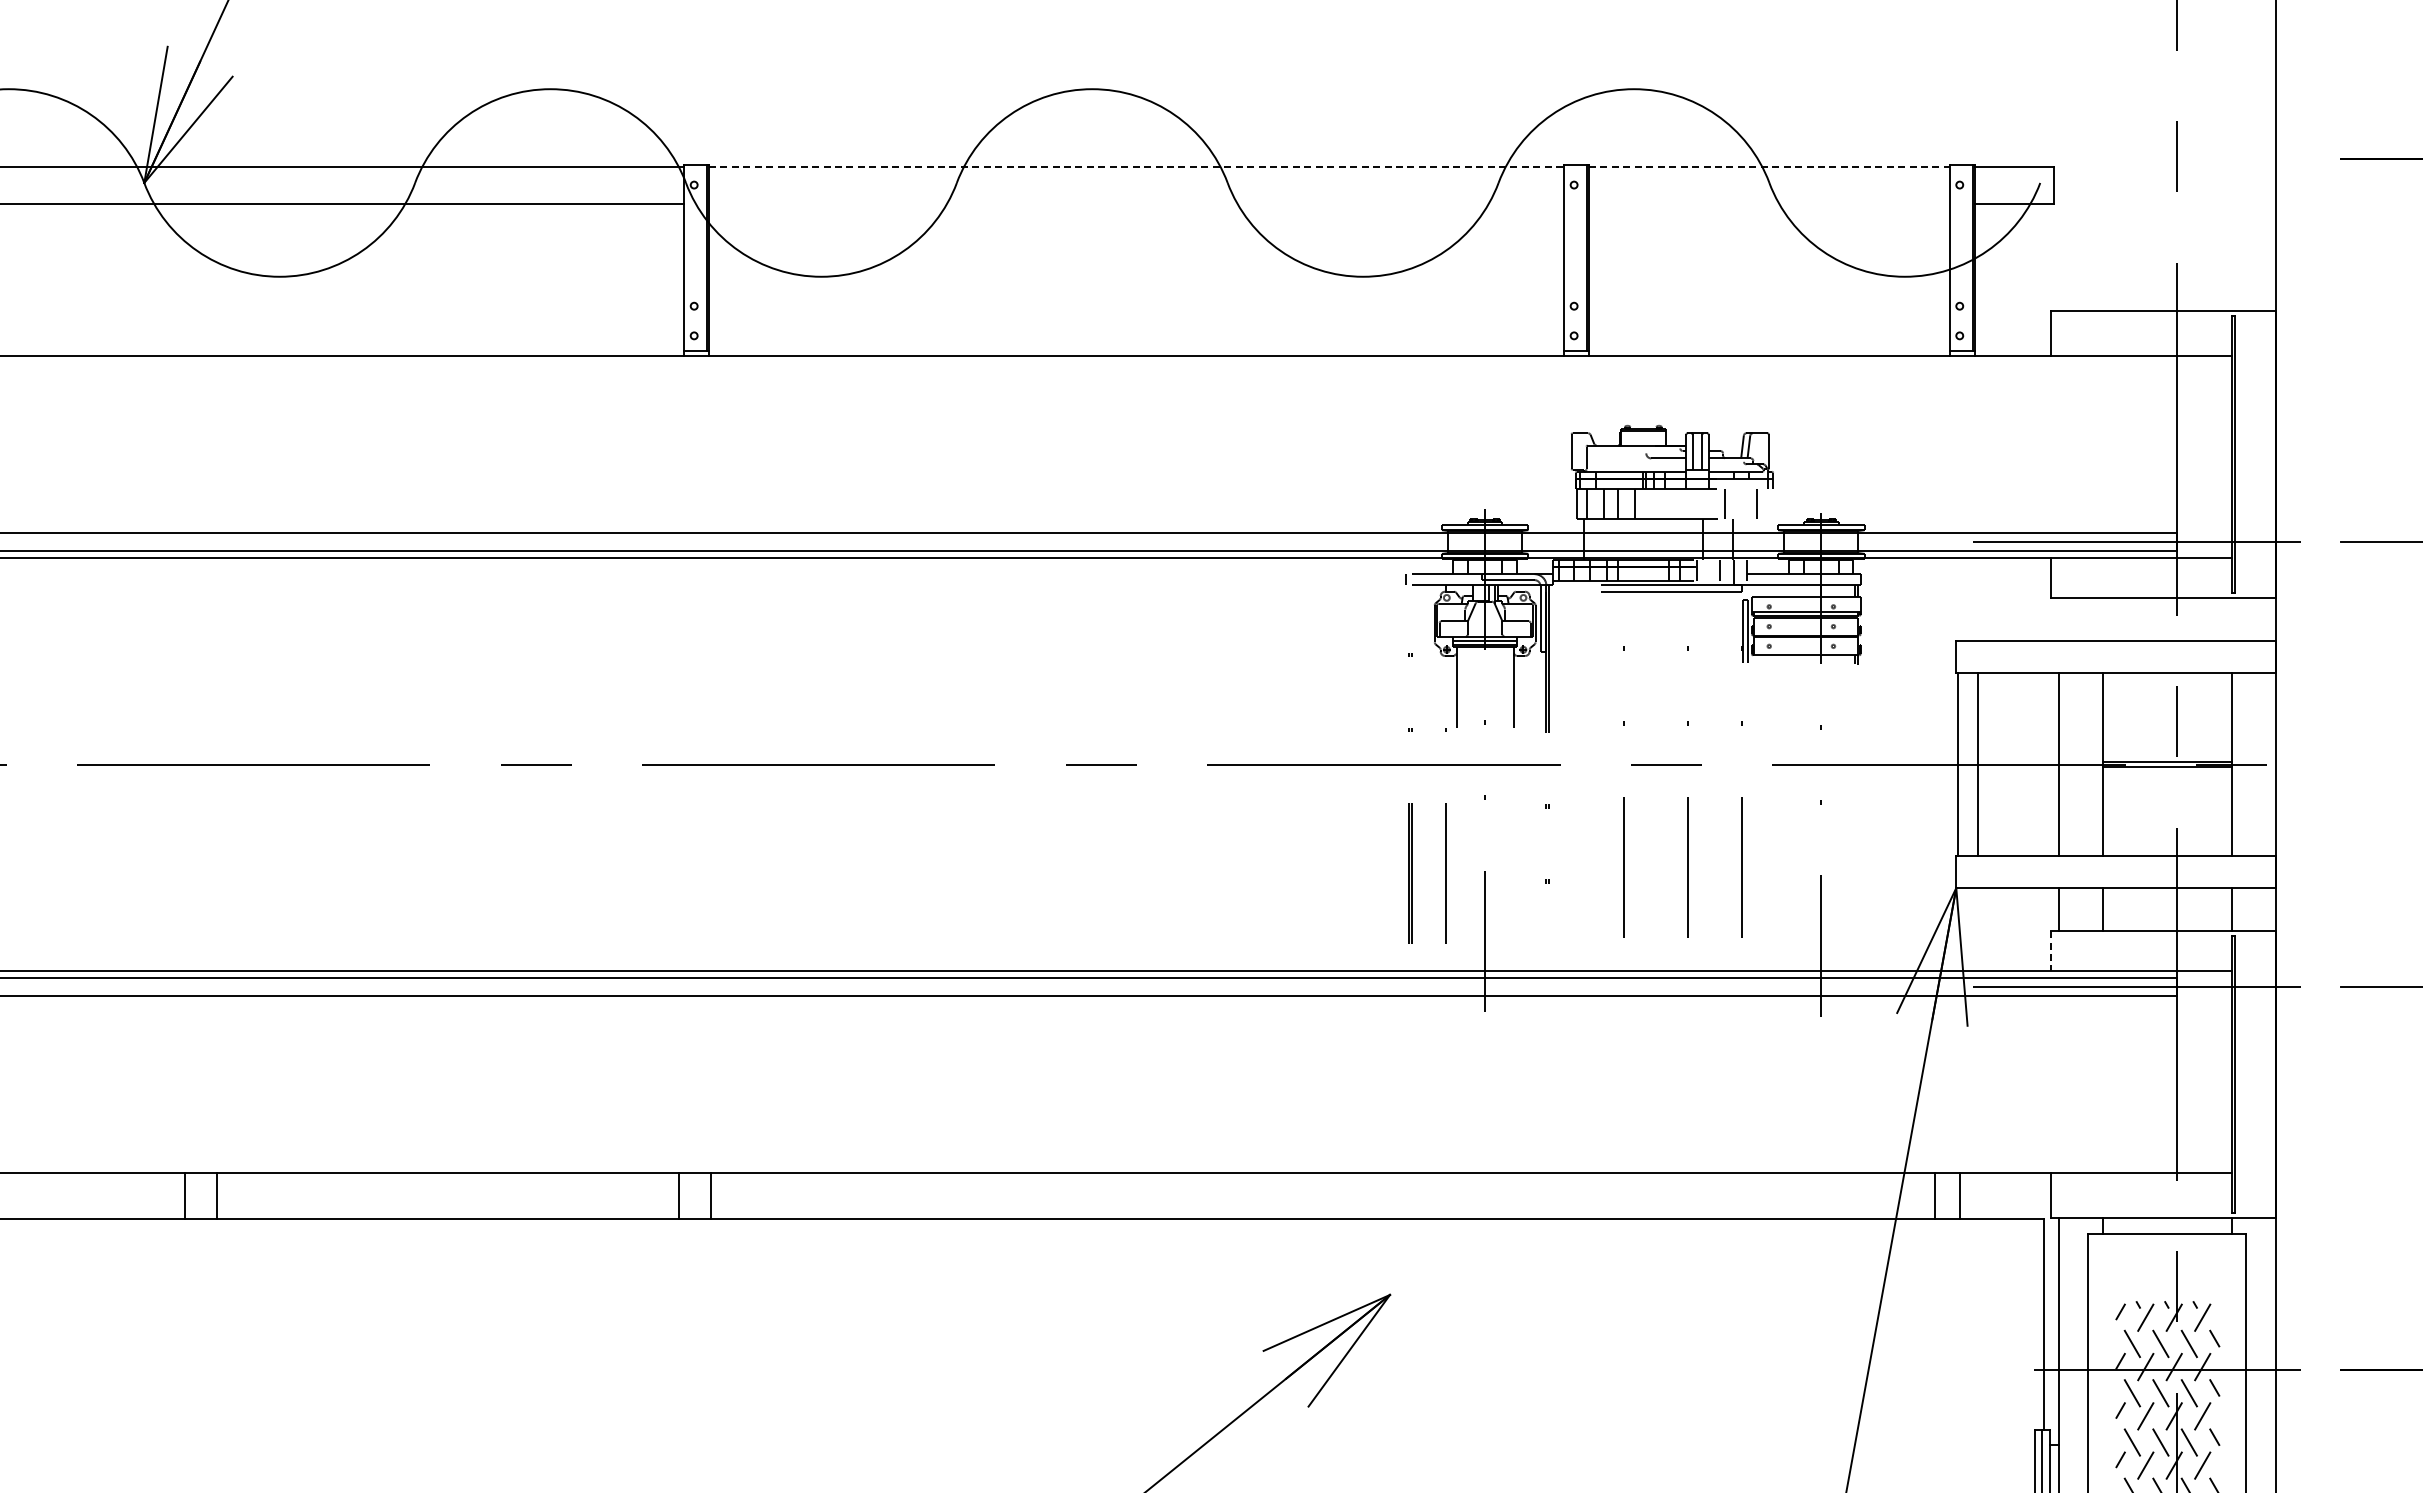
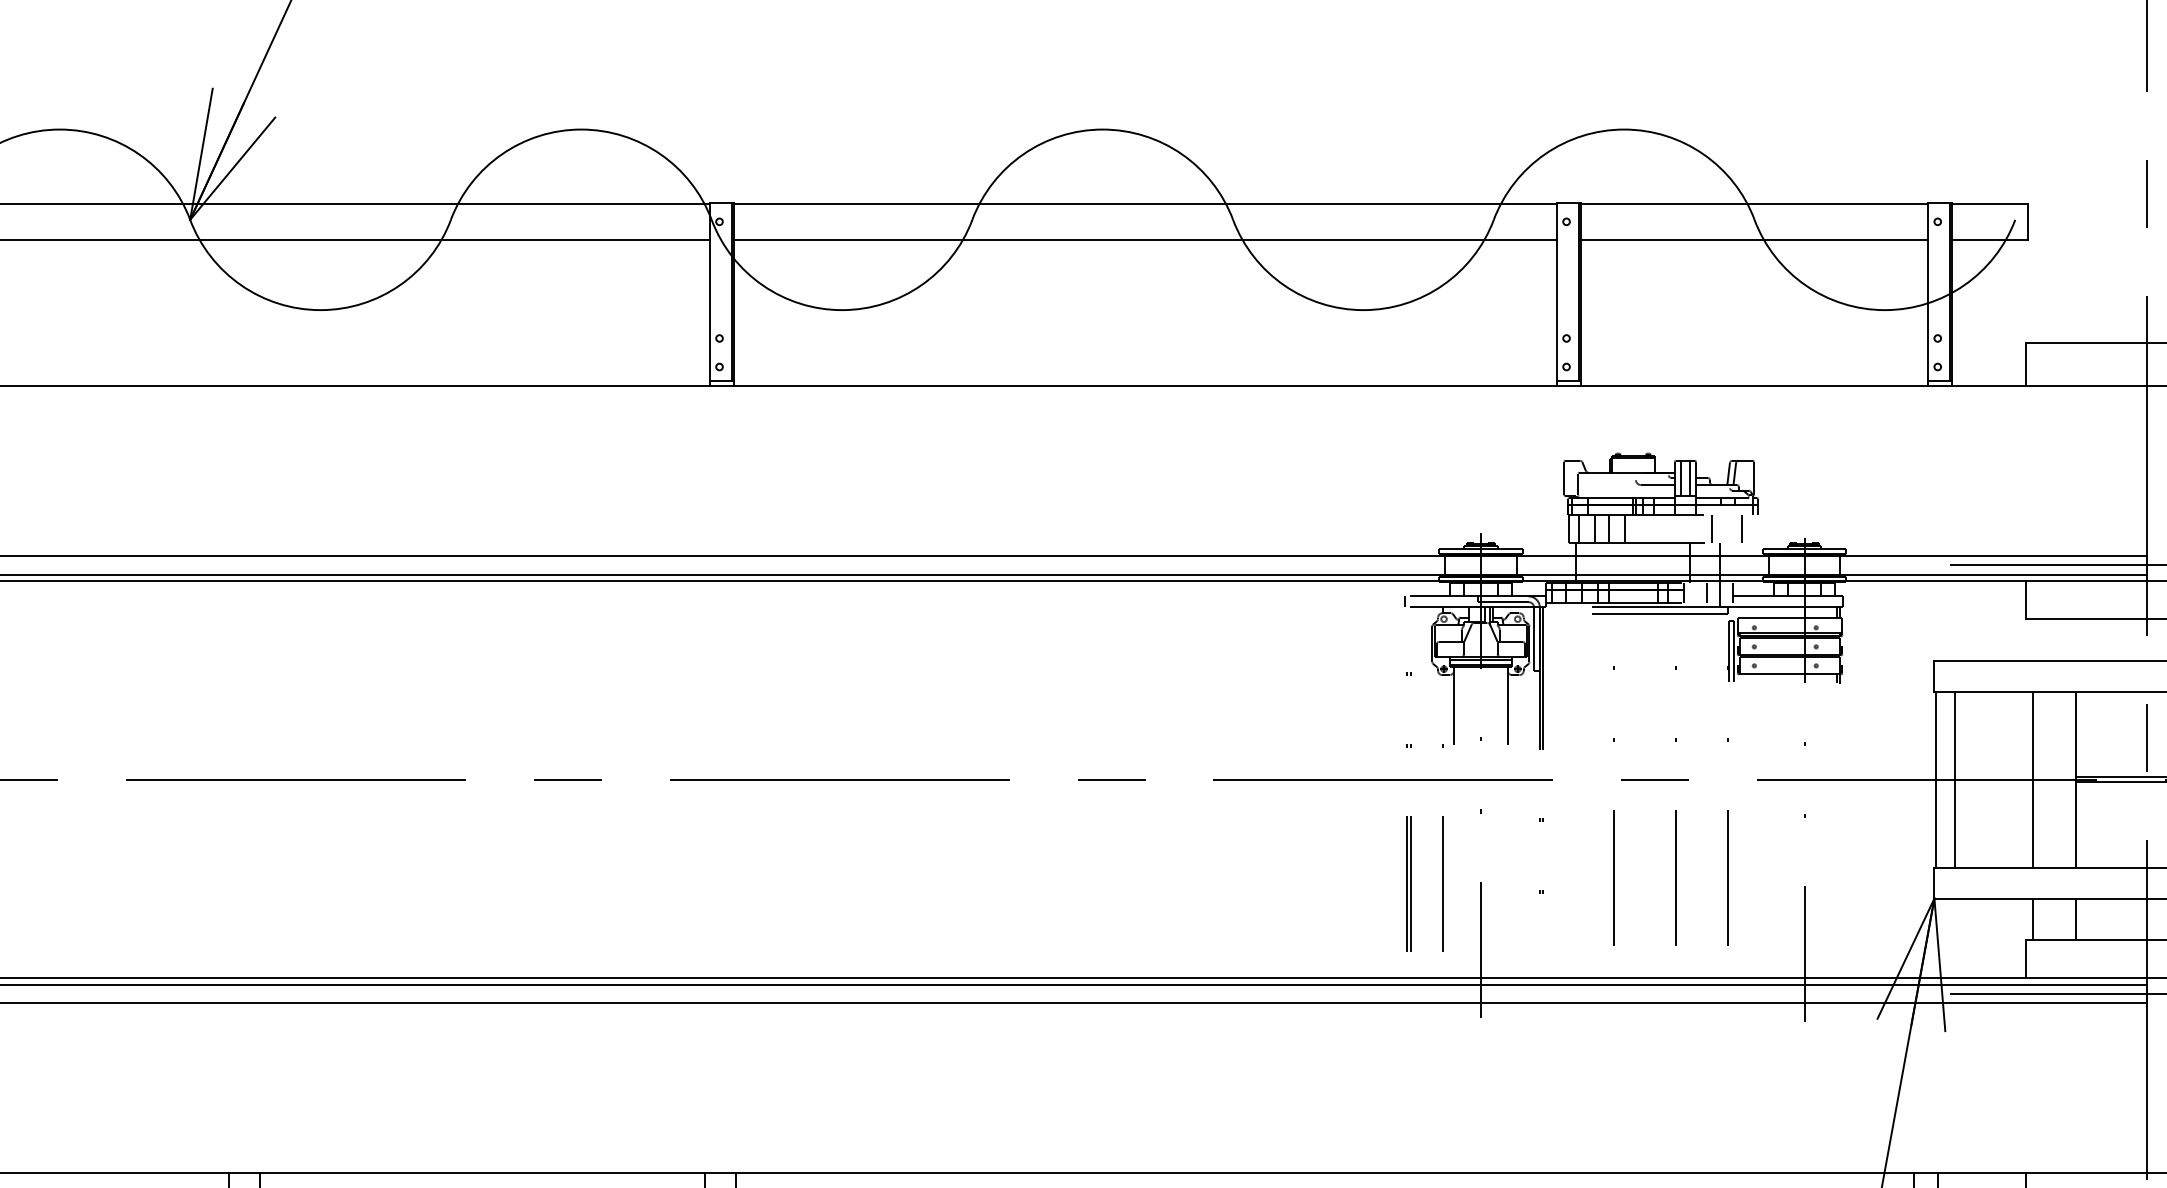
line: (1136, 166) -> (1145, 203), dashed -> solid
line: (1769, 166) -> (1754, 203), dashed -> solid
line: (1136, 203) -> (1145, 239), added
line: (1769, 203) -> (1754, 239), added
line: (2051, 950) -> (2026, 958), dashed -> solid

